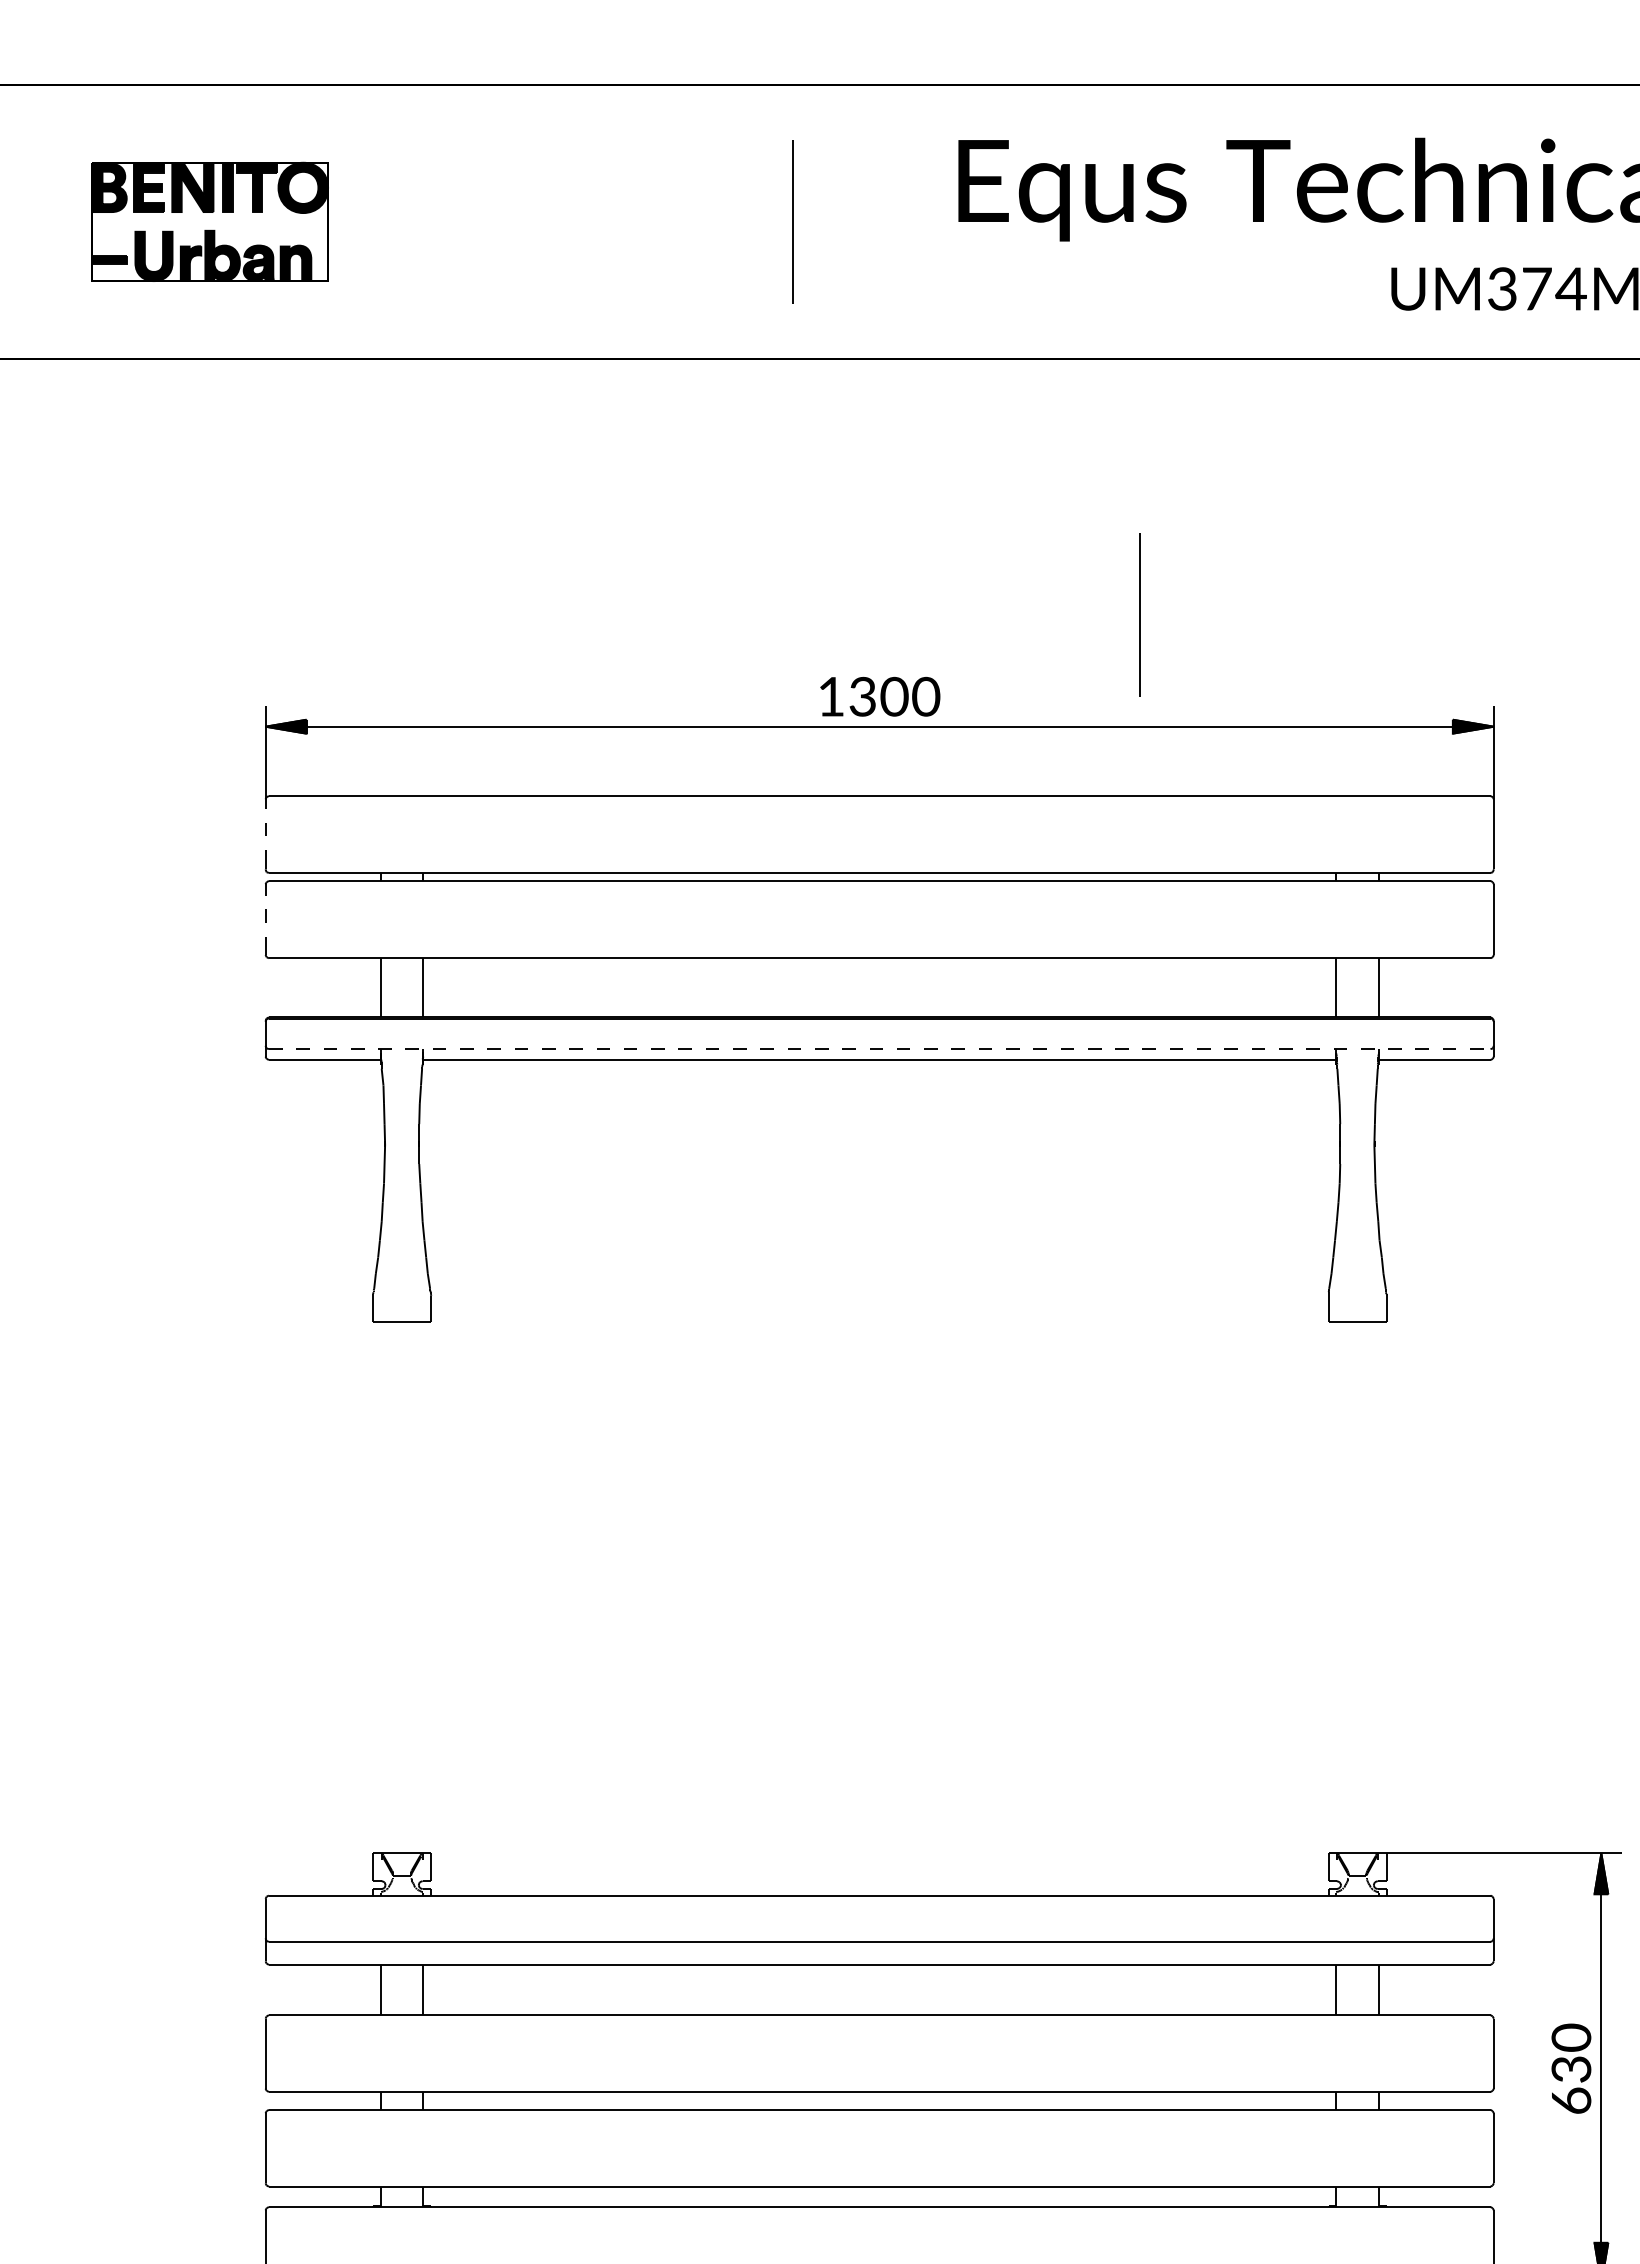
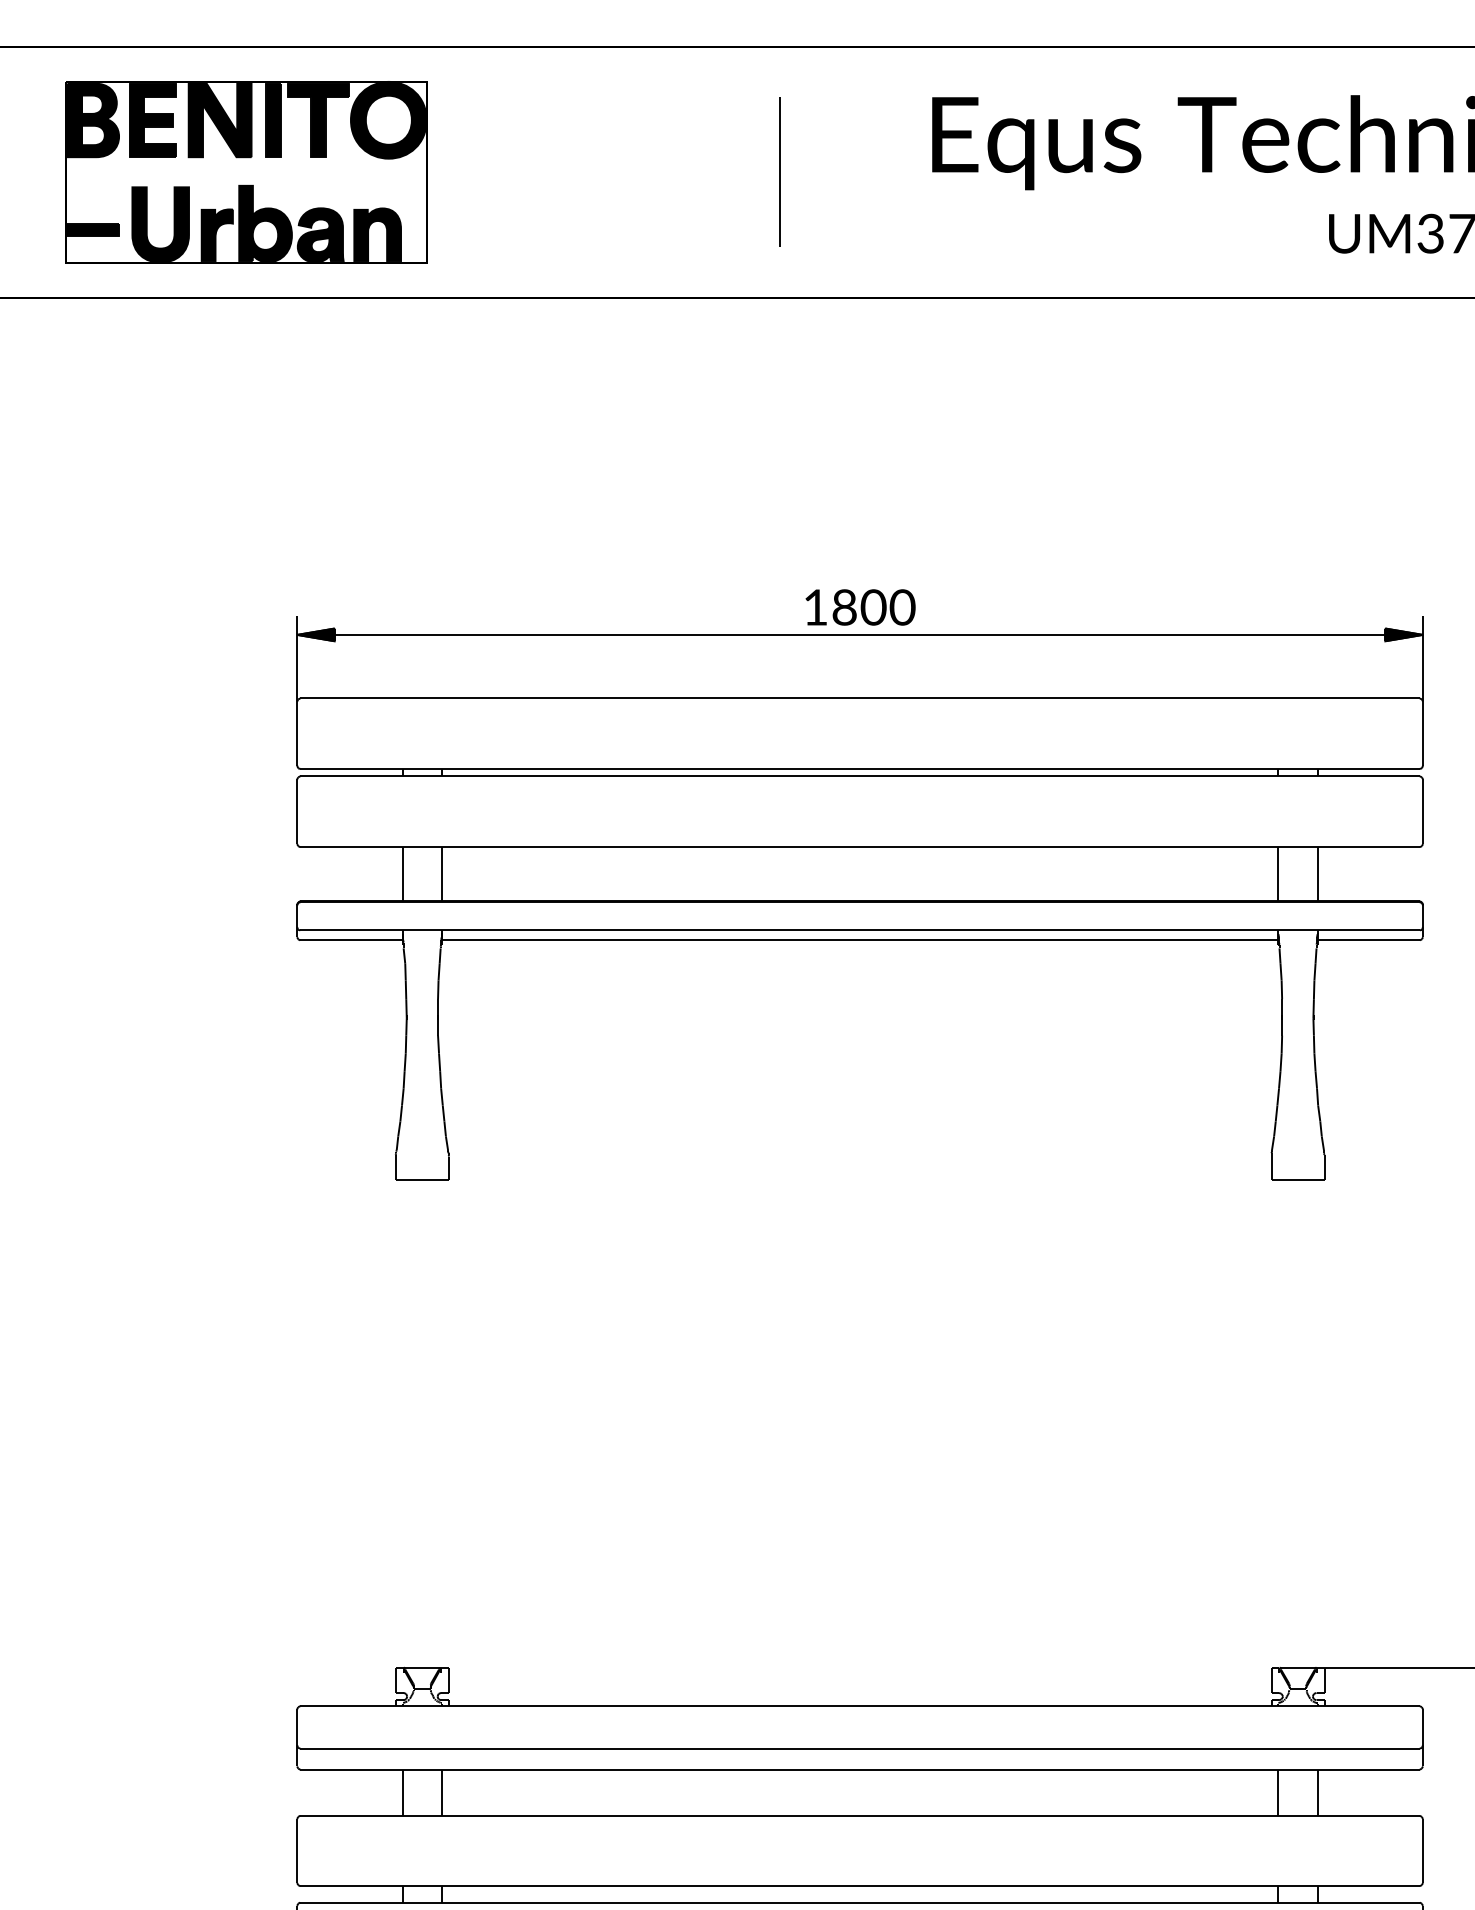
part: (209, 221) -> (245, 171), size x1.67
line: (1139, 614) -> (1098, 532), removed
text: (862, 696) -> (844, 607), 1300 -> 1800
line: (265, 831) -> (297, 730), dashed -> solid
line: (265, 917) -> (297, 809), dashed -> solid
line: (879, 1049) -> (859, 930), dashed -> solid

